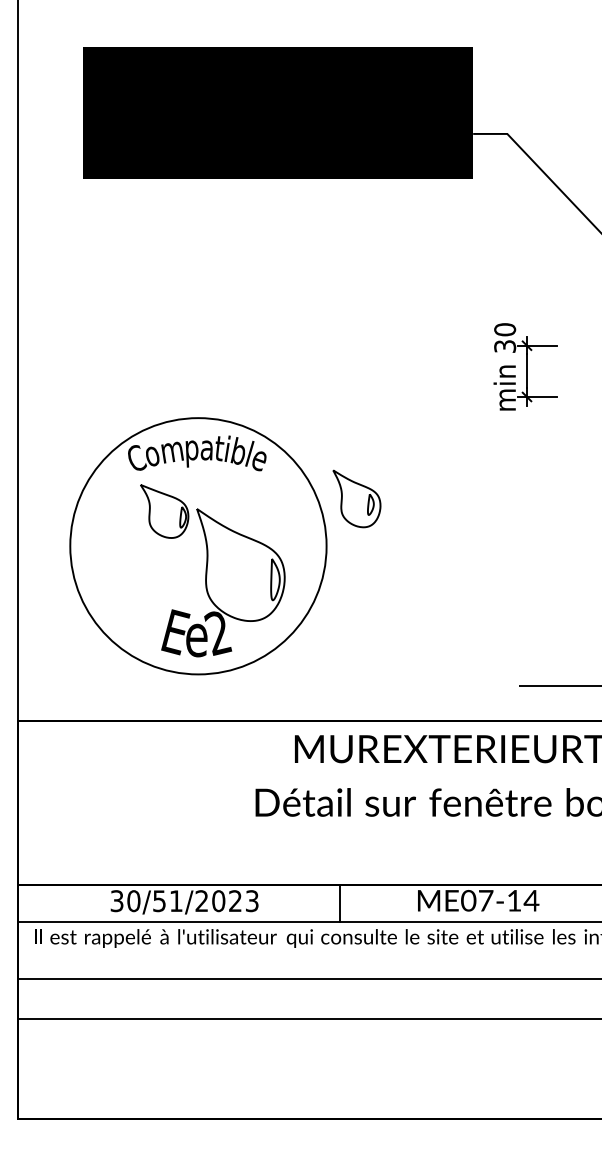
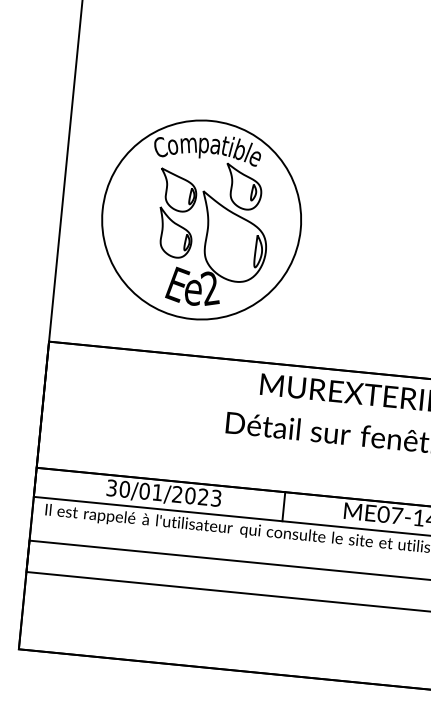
part: (356, 498) -> (243, 186), moved
part: (165, 566) -> (174, 233), added
text: (159, 901) -> (144, 491), 30/51/2023 -> 30/01/2023

